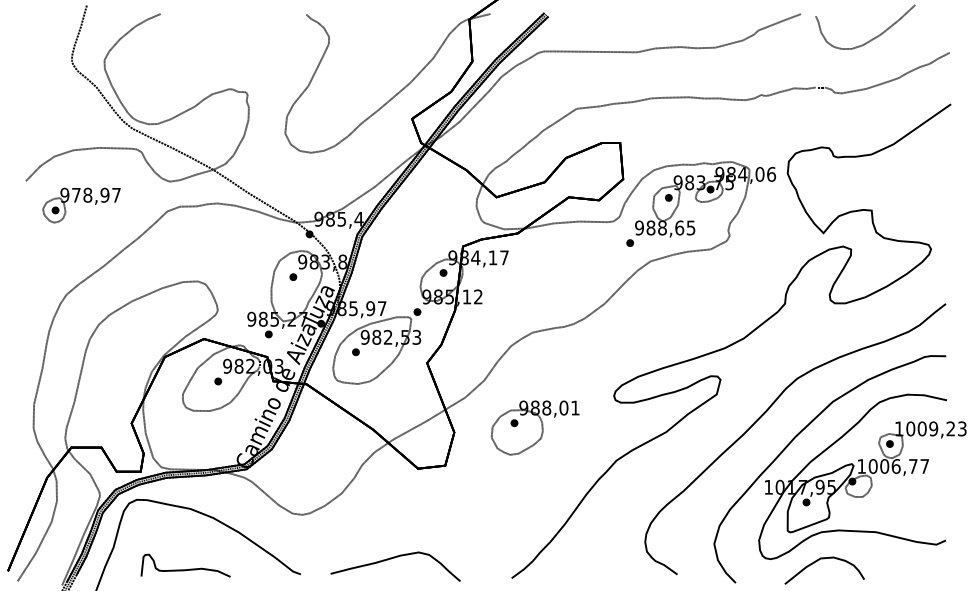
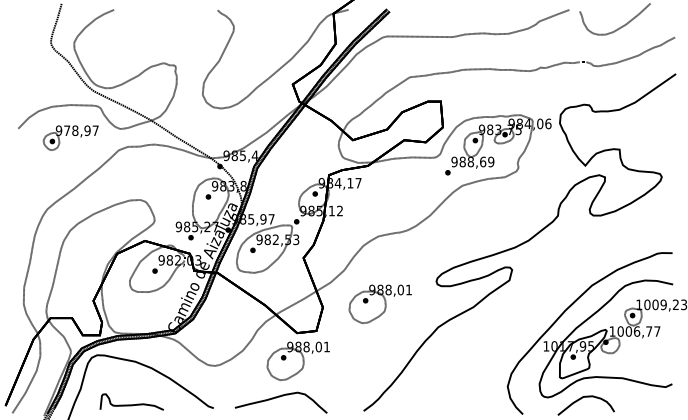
part: (81, 204) -> (70, 137), moved
text: (691, 227) -> (491, 161), 988,65 -> 988,69
curve: (767, 411) -> (545, 292), removed
part: (418, 507) -> (297, 360), added

